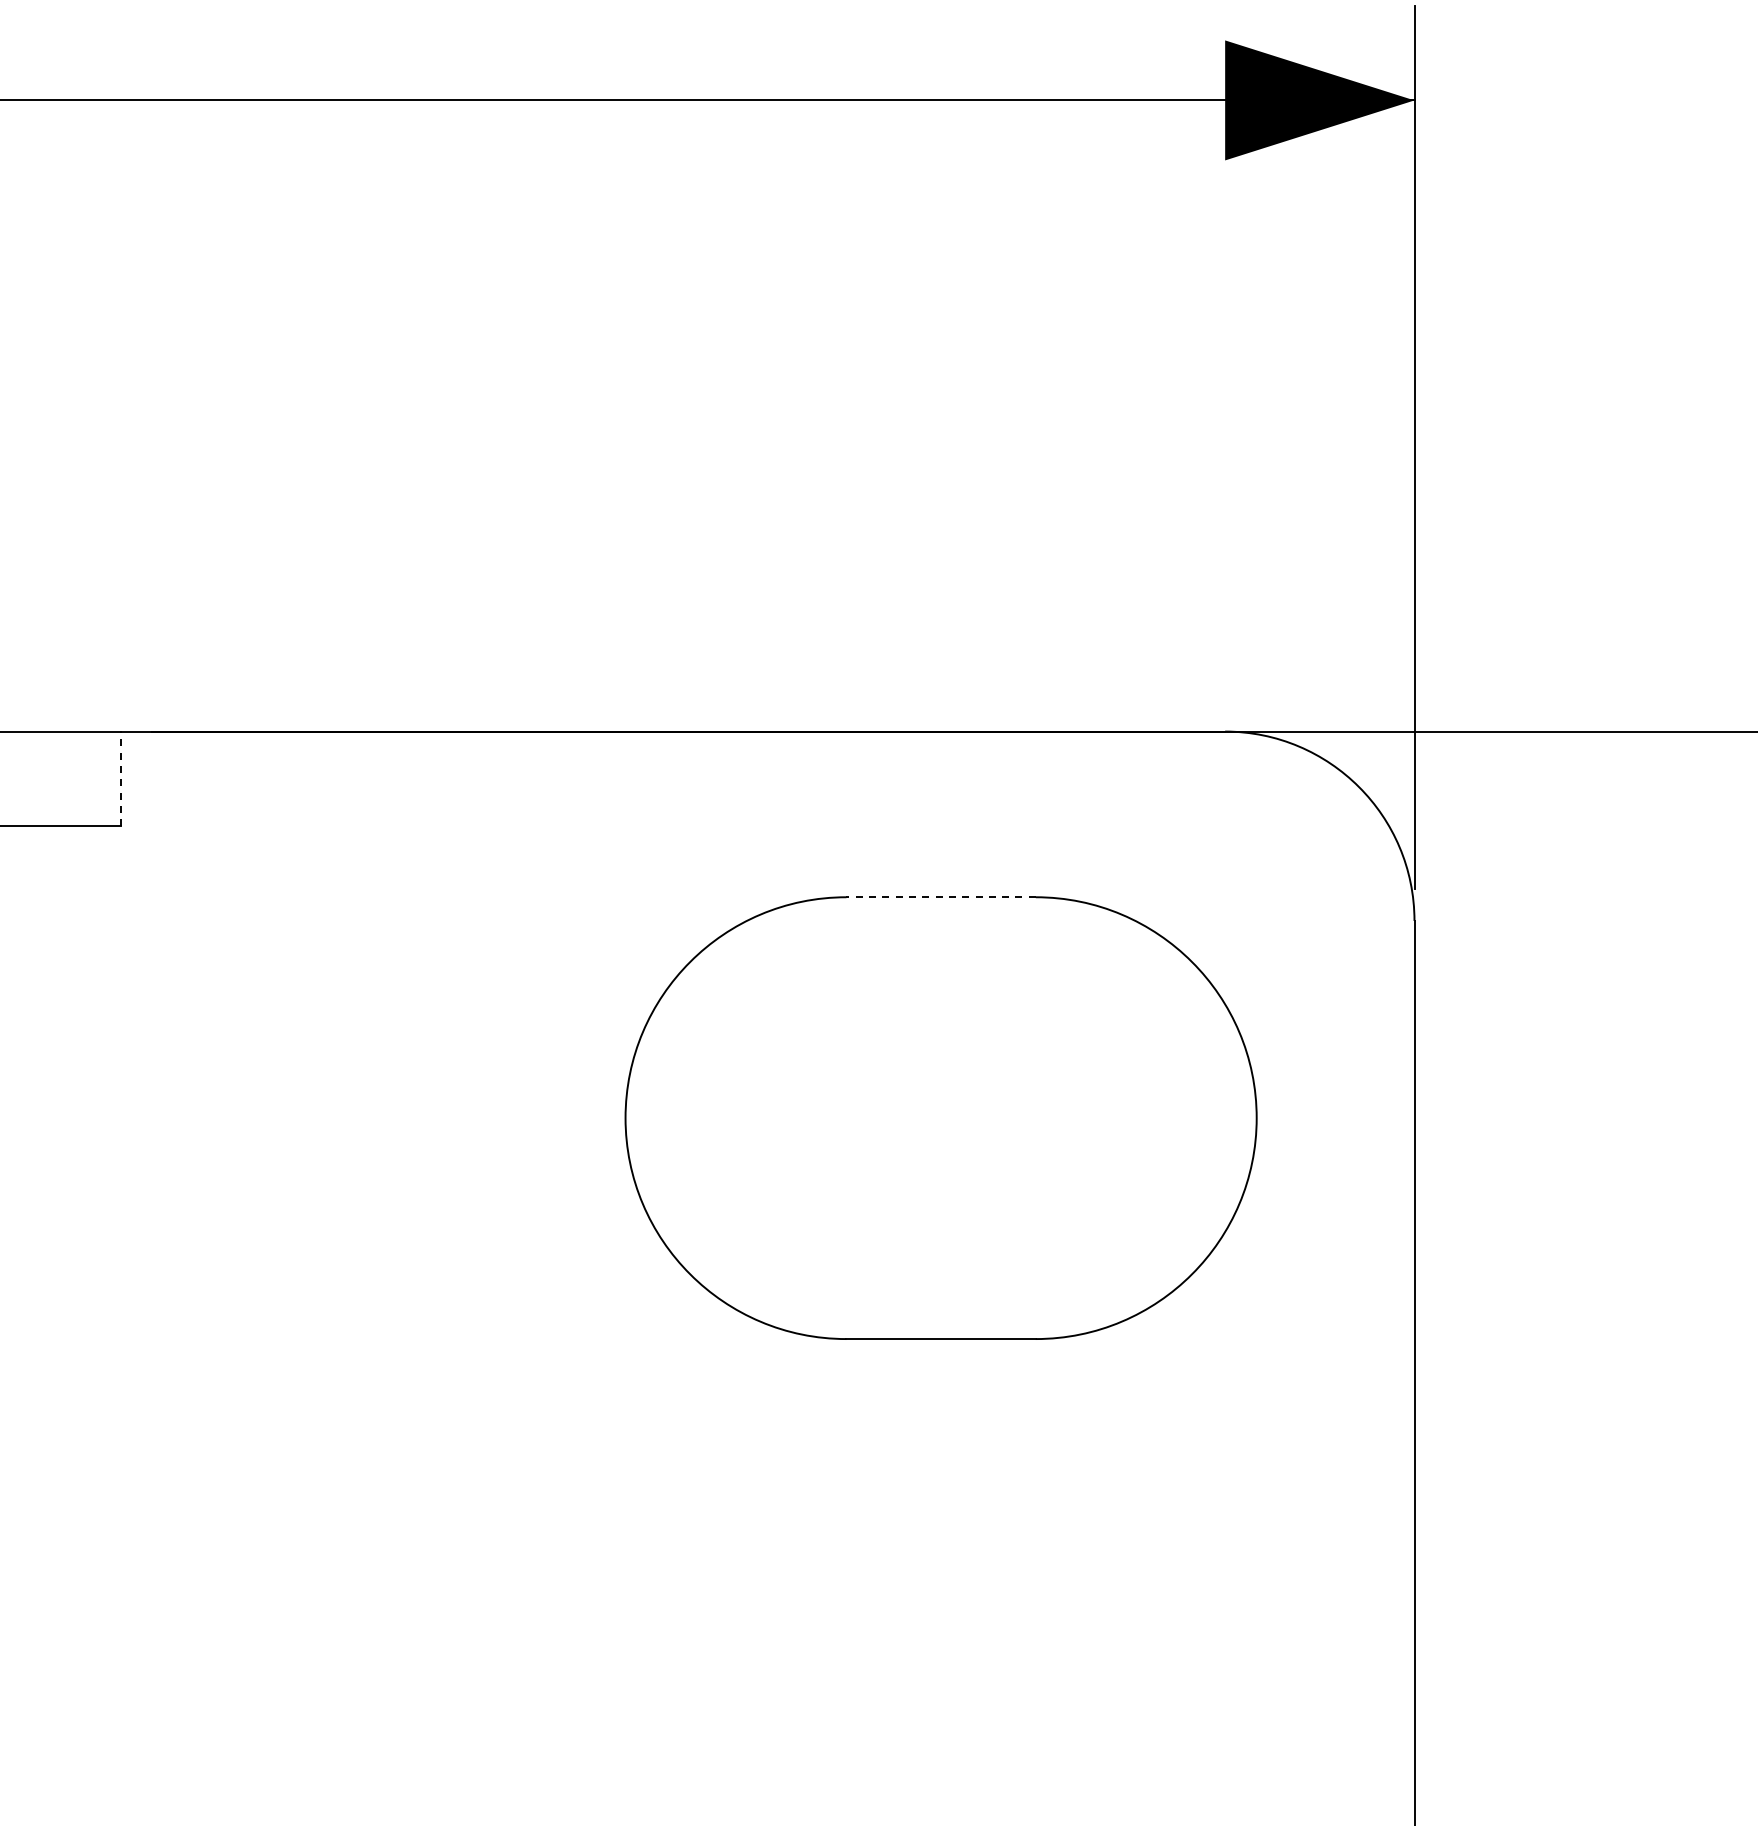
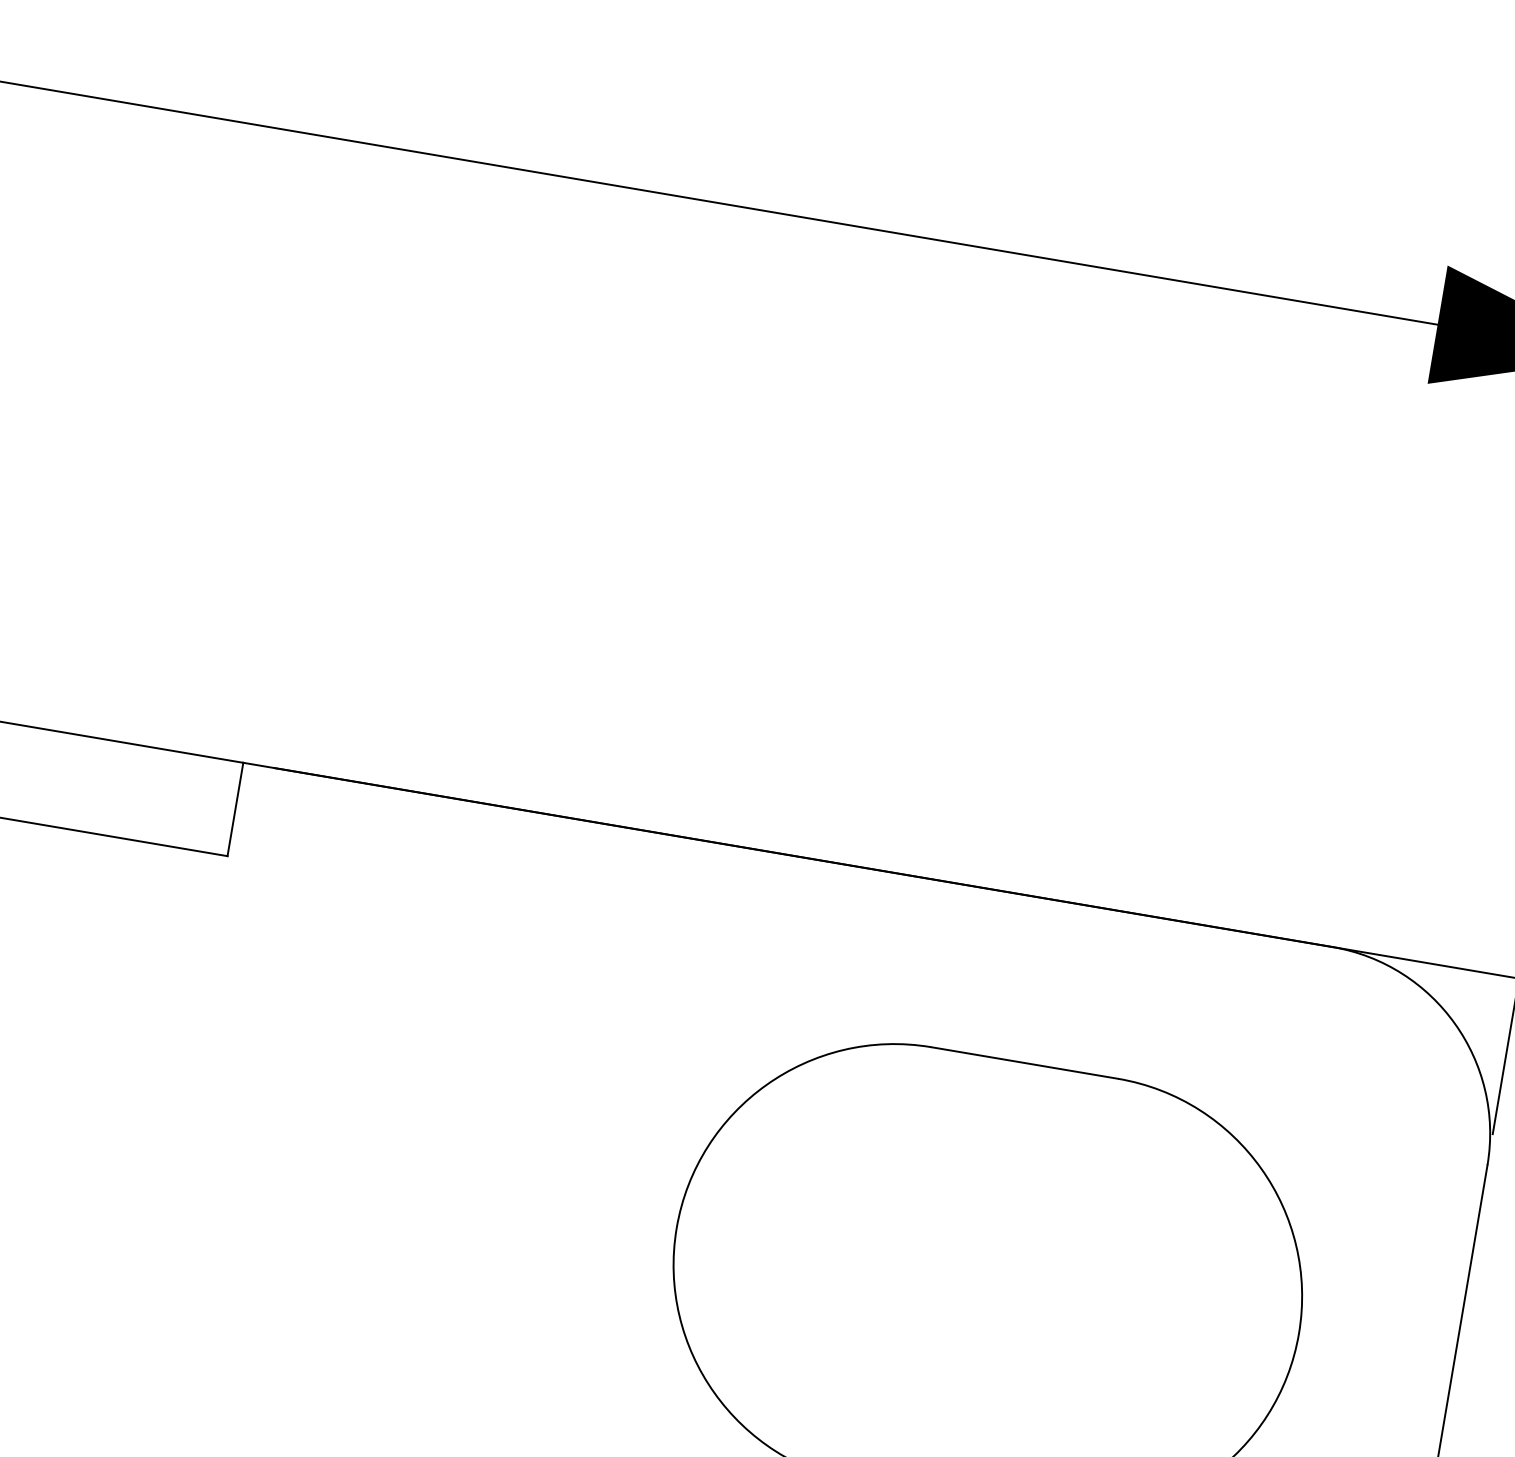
line: (120, 778) -> (235, 809), dashed -> solid
line: (941, 897) -> (1025, 1063), dashed -> solid

